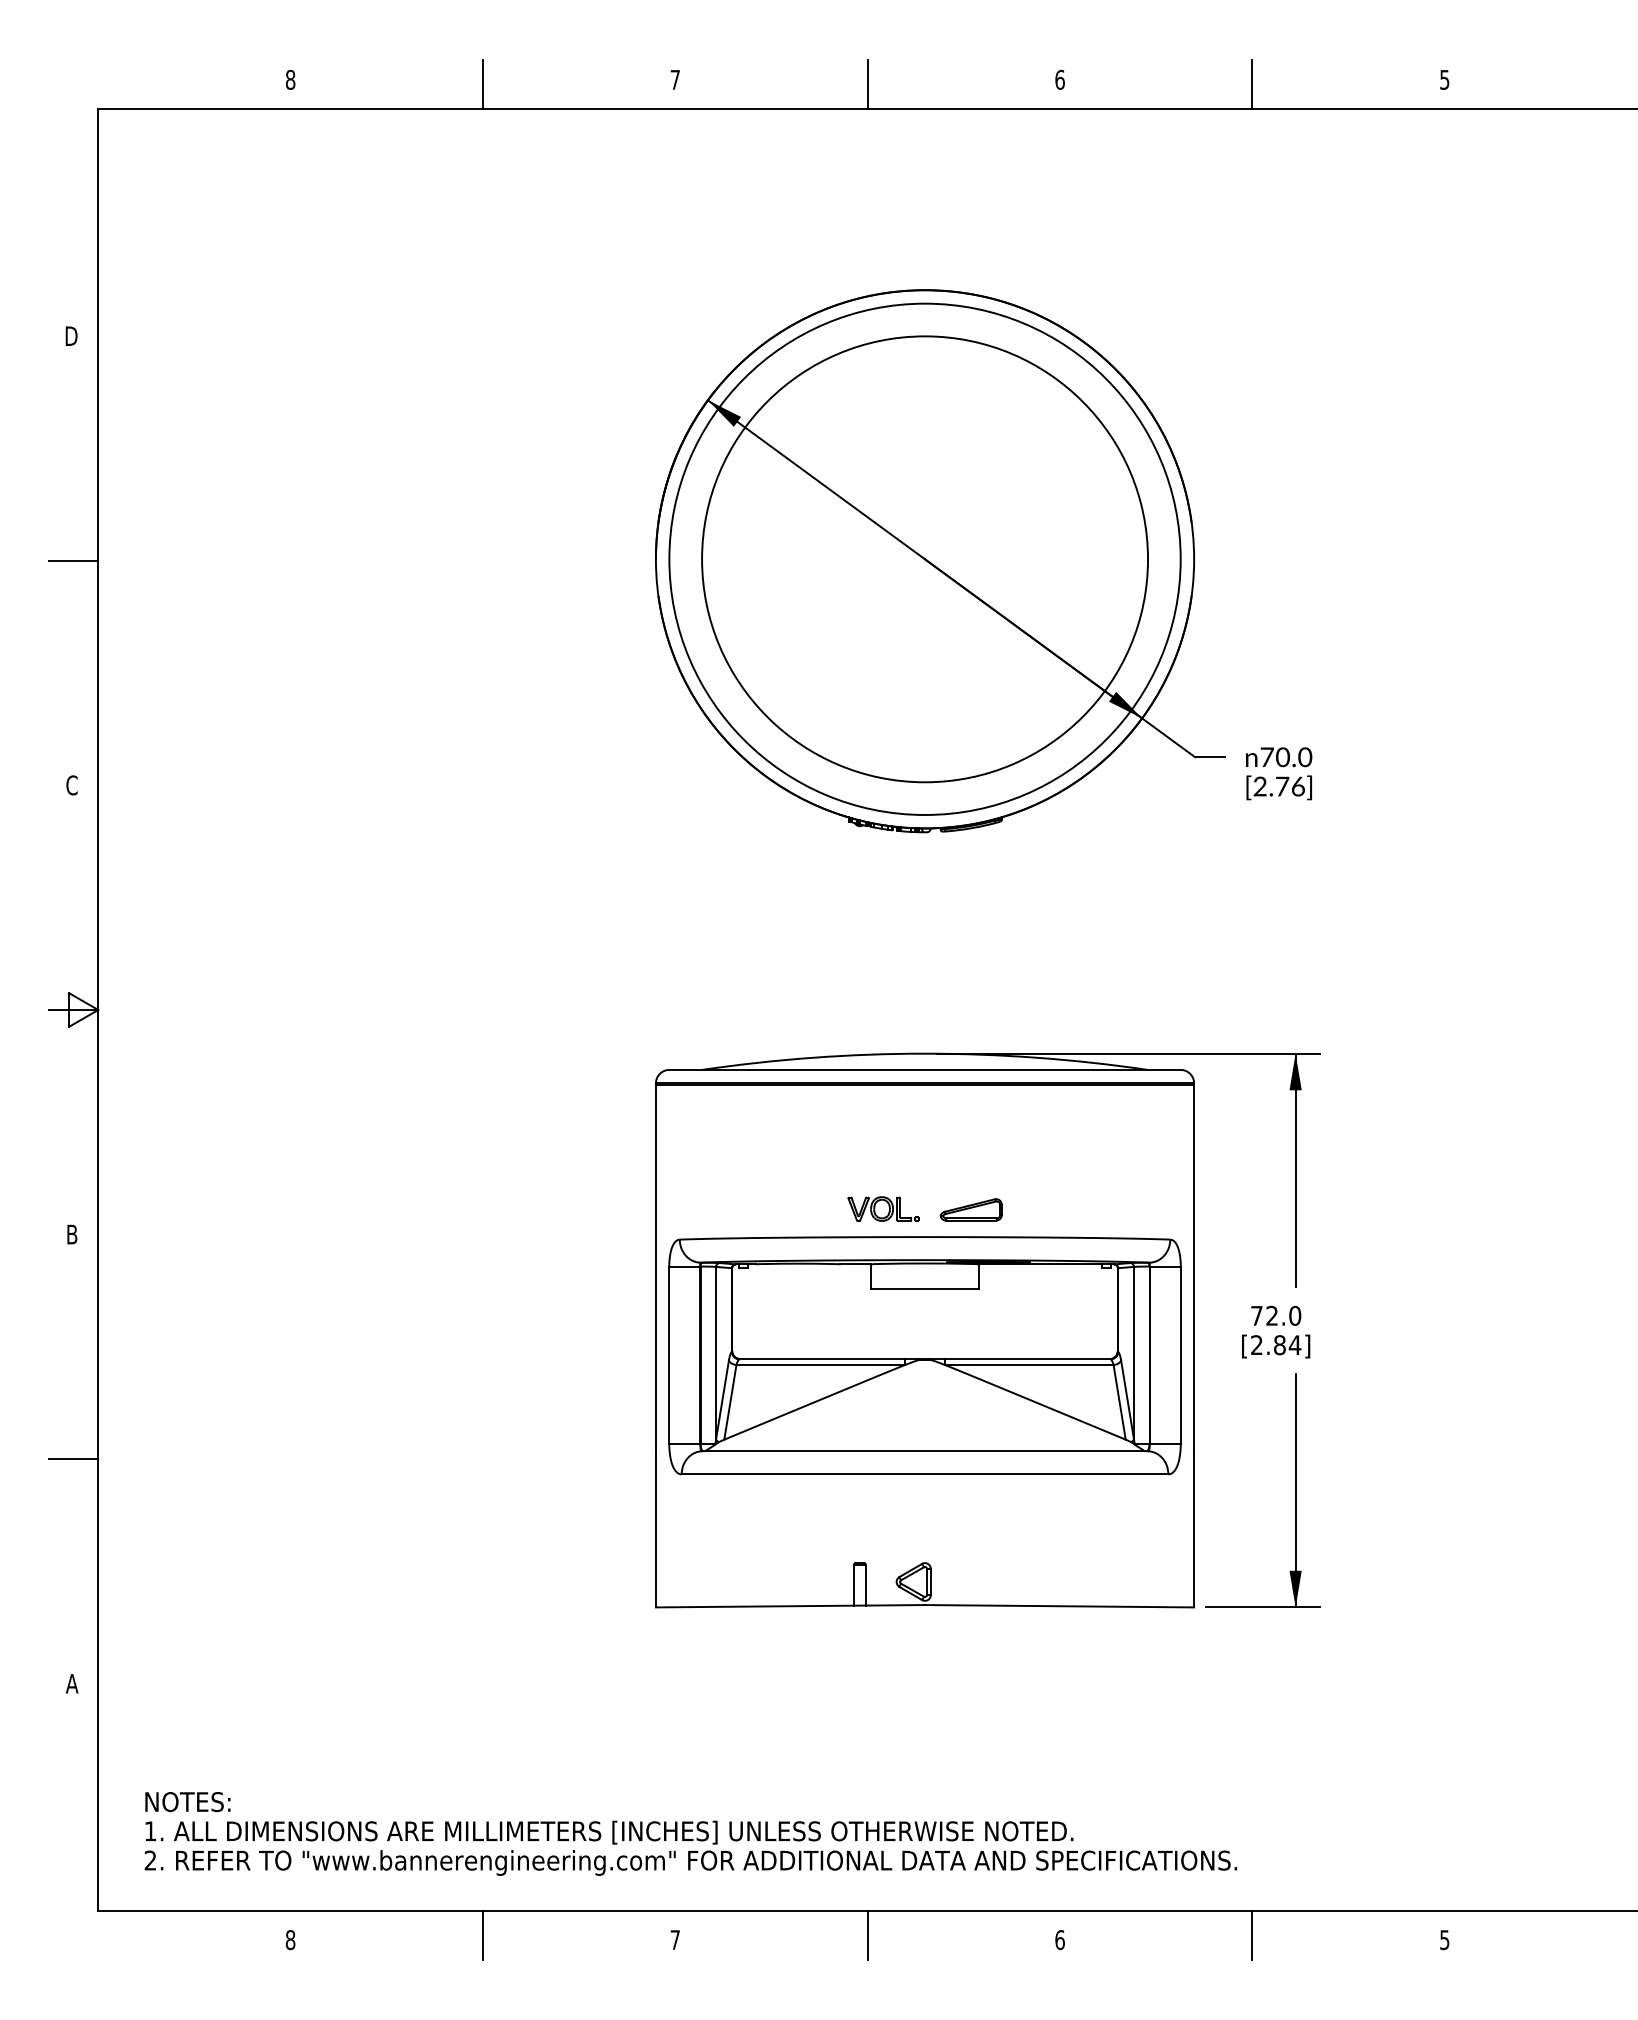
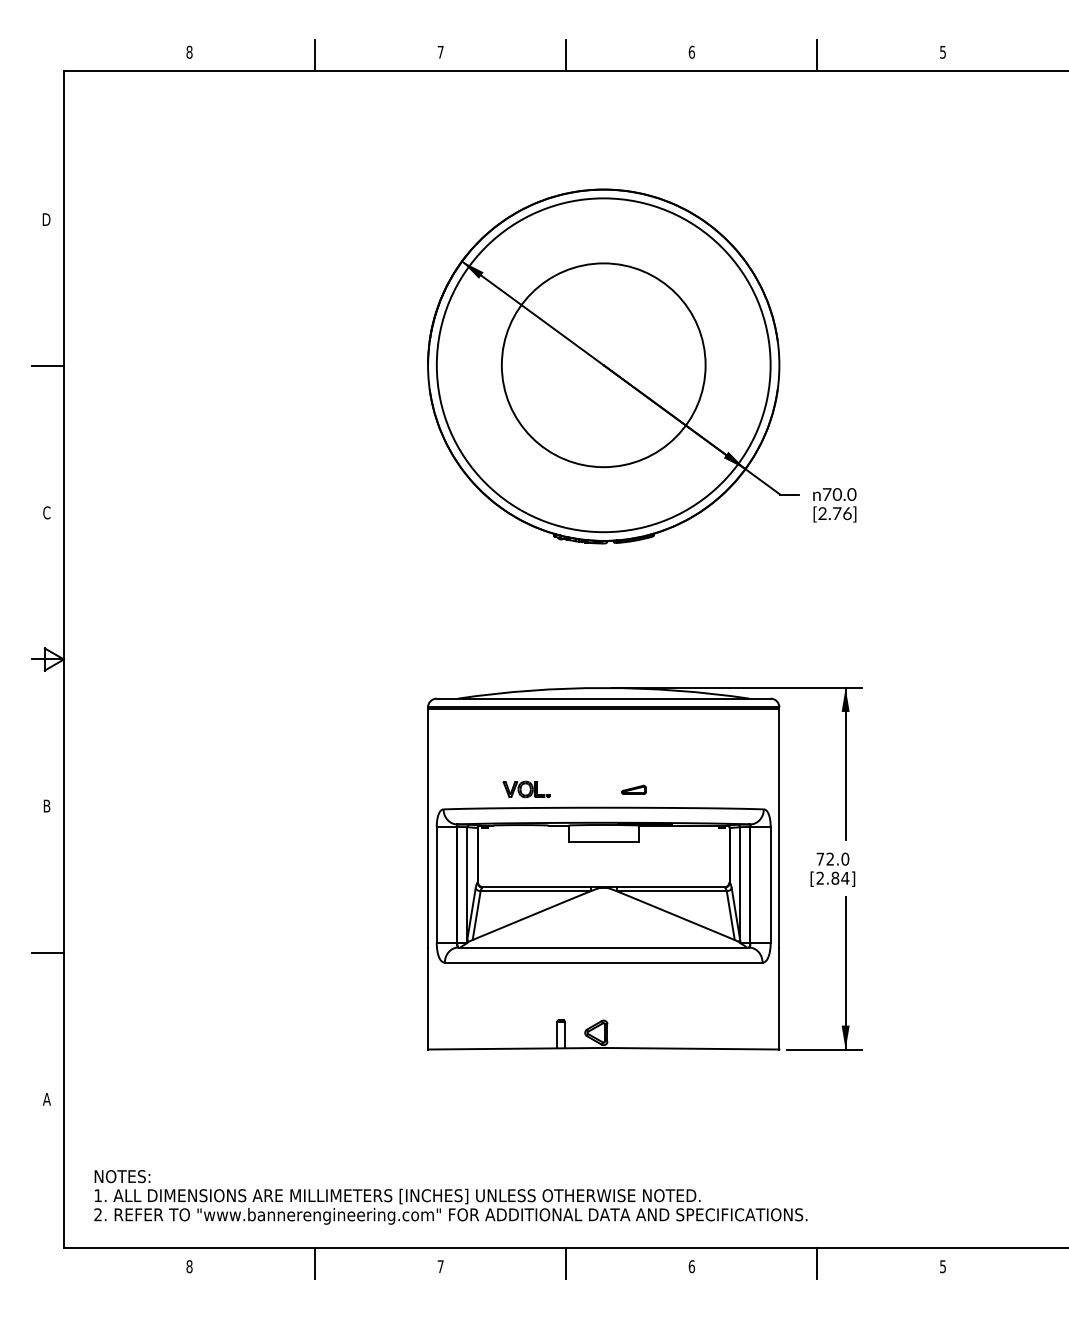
circle: (924, 558) -> (603, 364), size x0.7
part: (883, 1209) -> (526, 789), moved
part: (970, 1209) -> (633, 789), size x0.6

